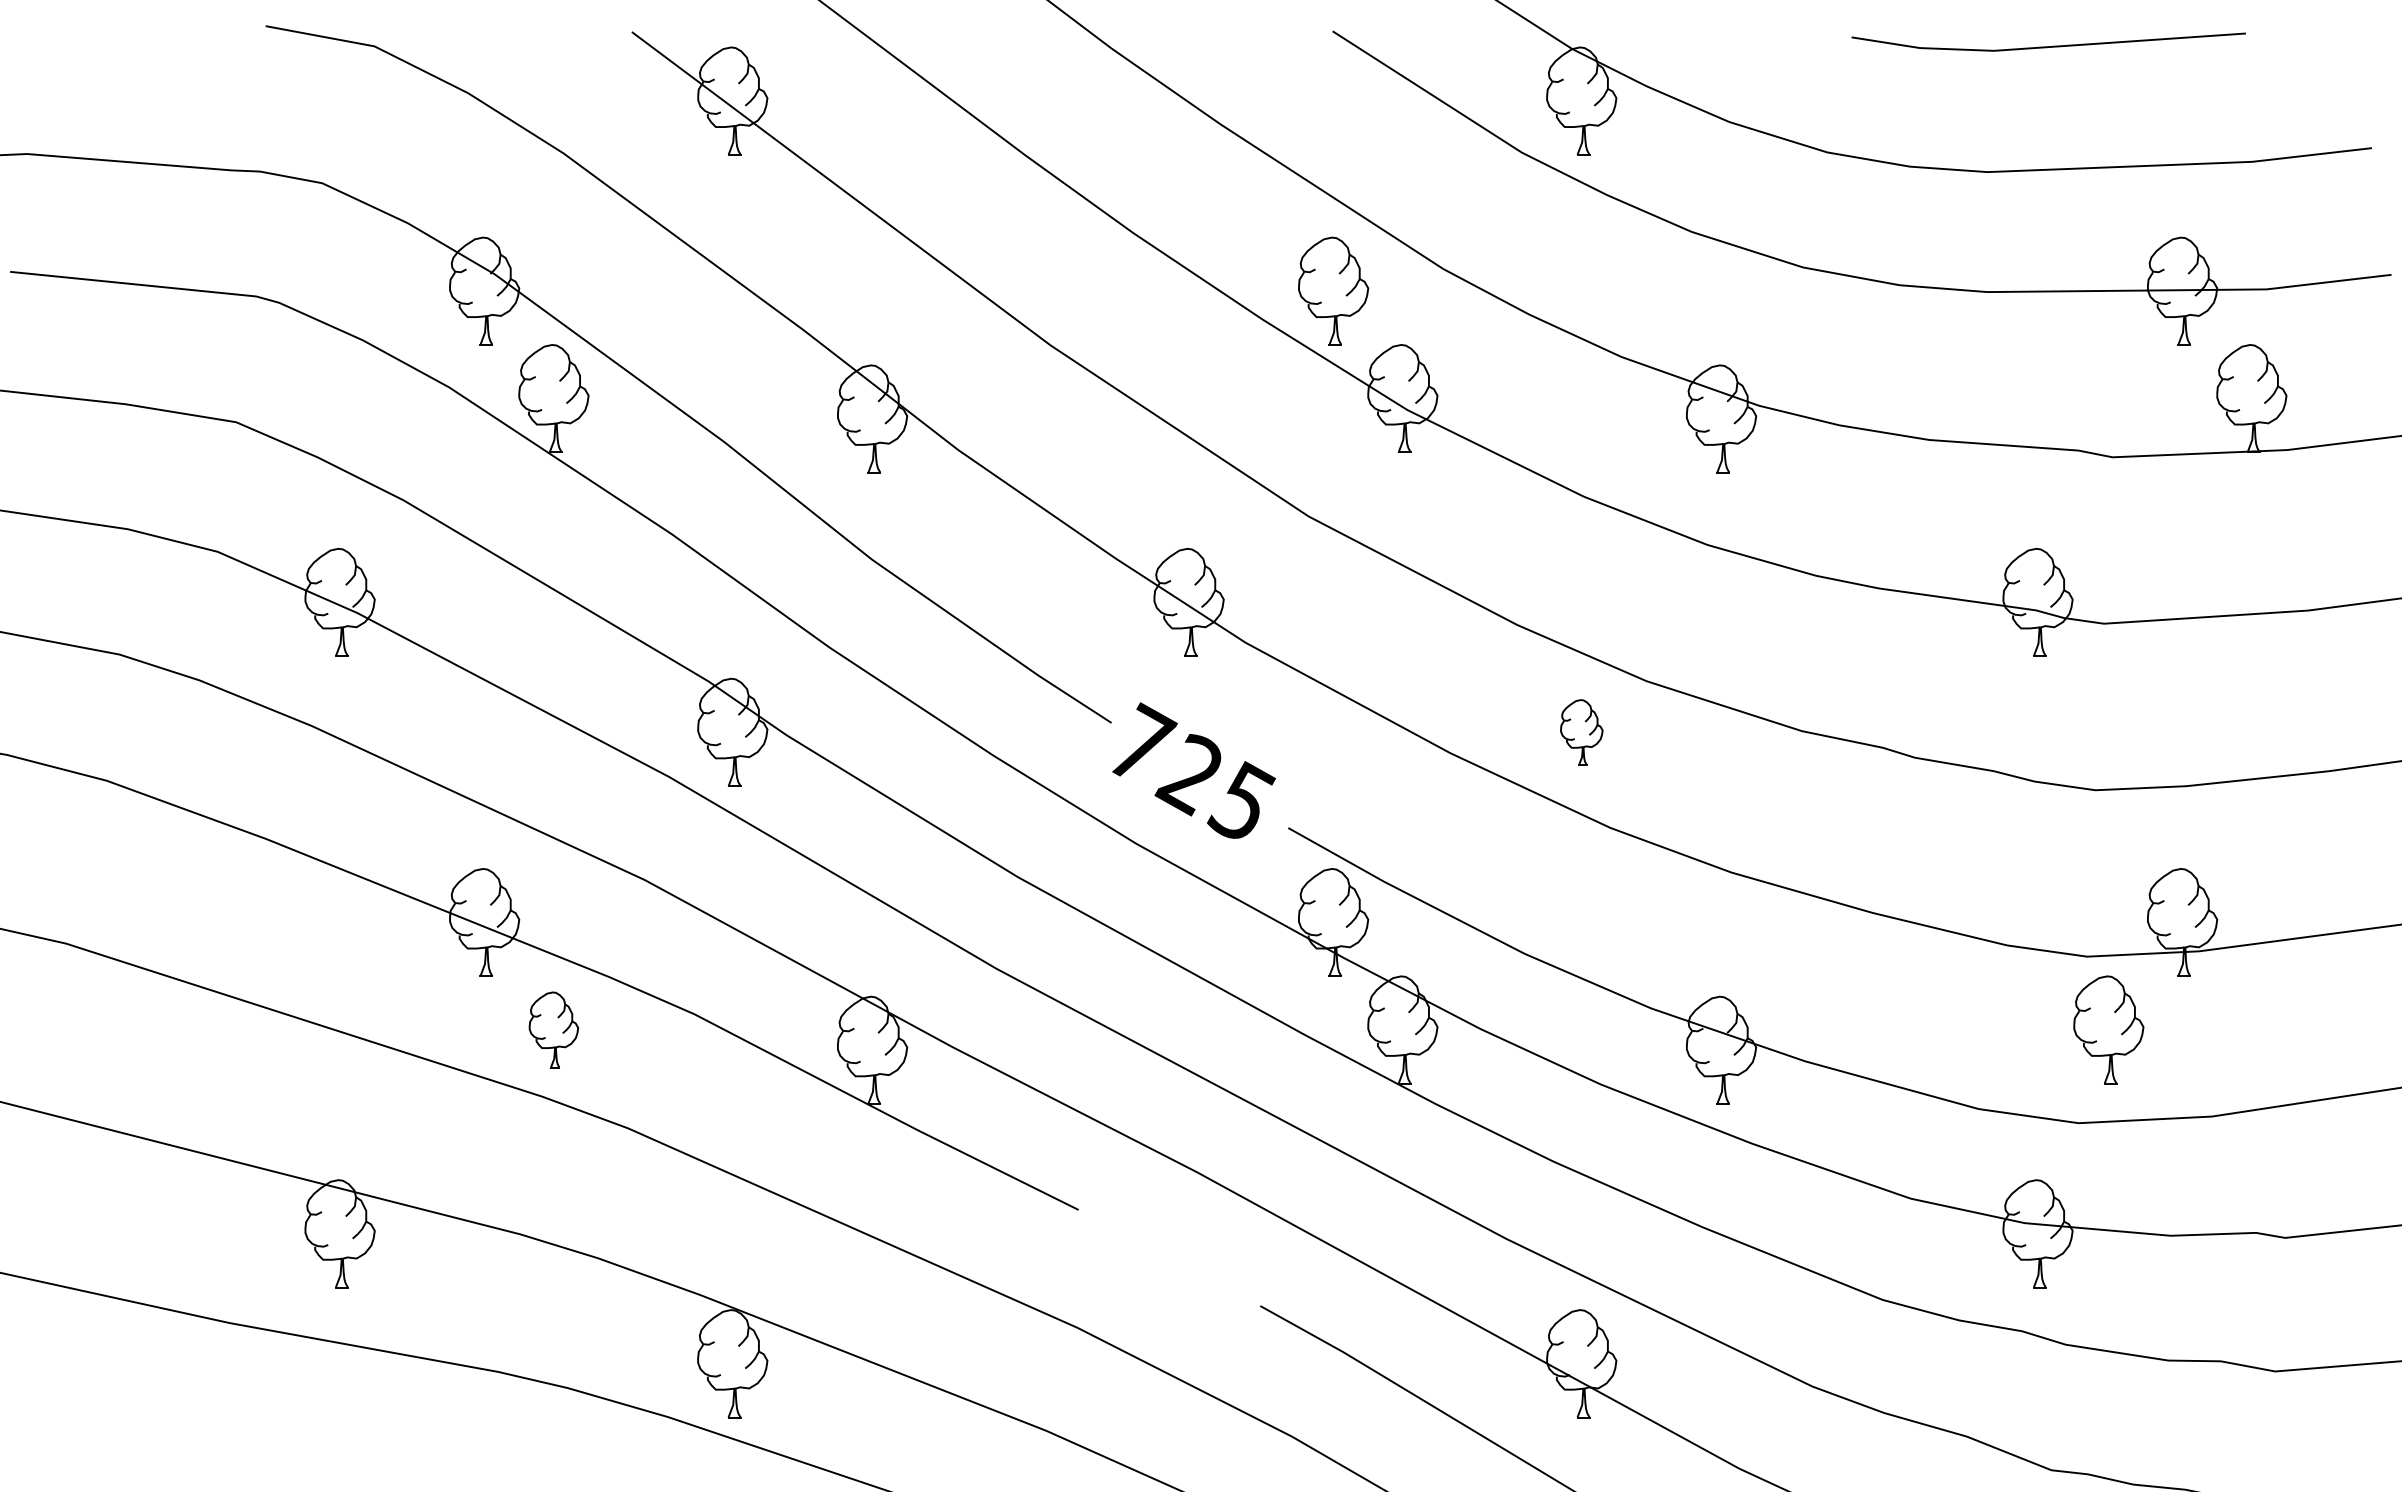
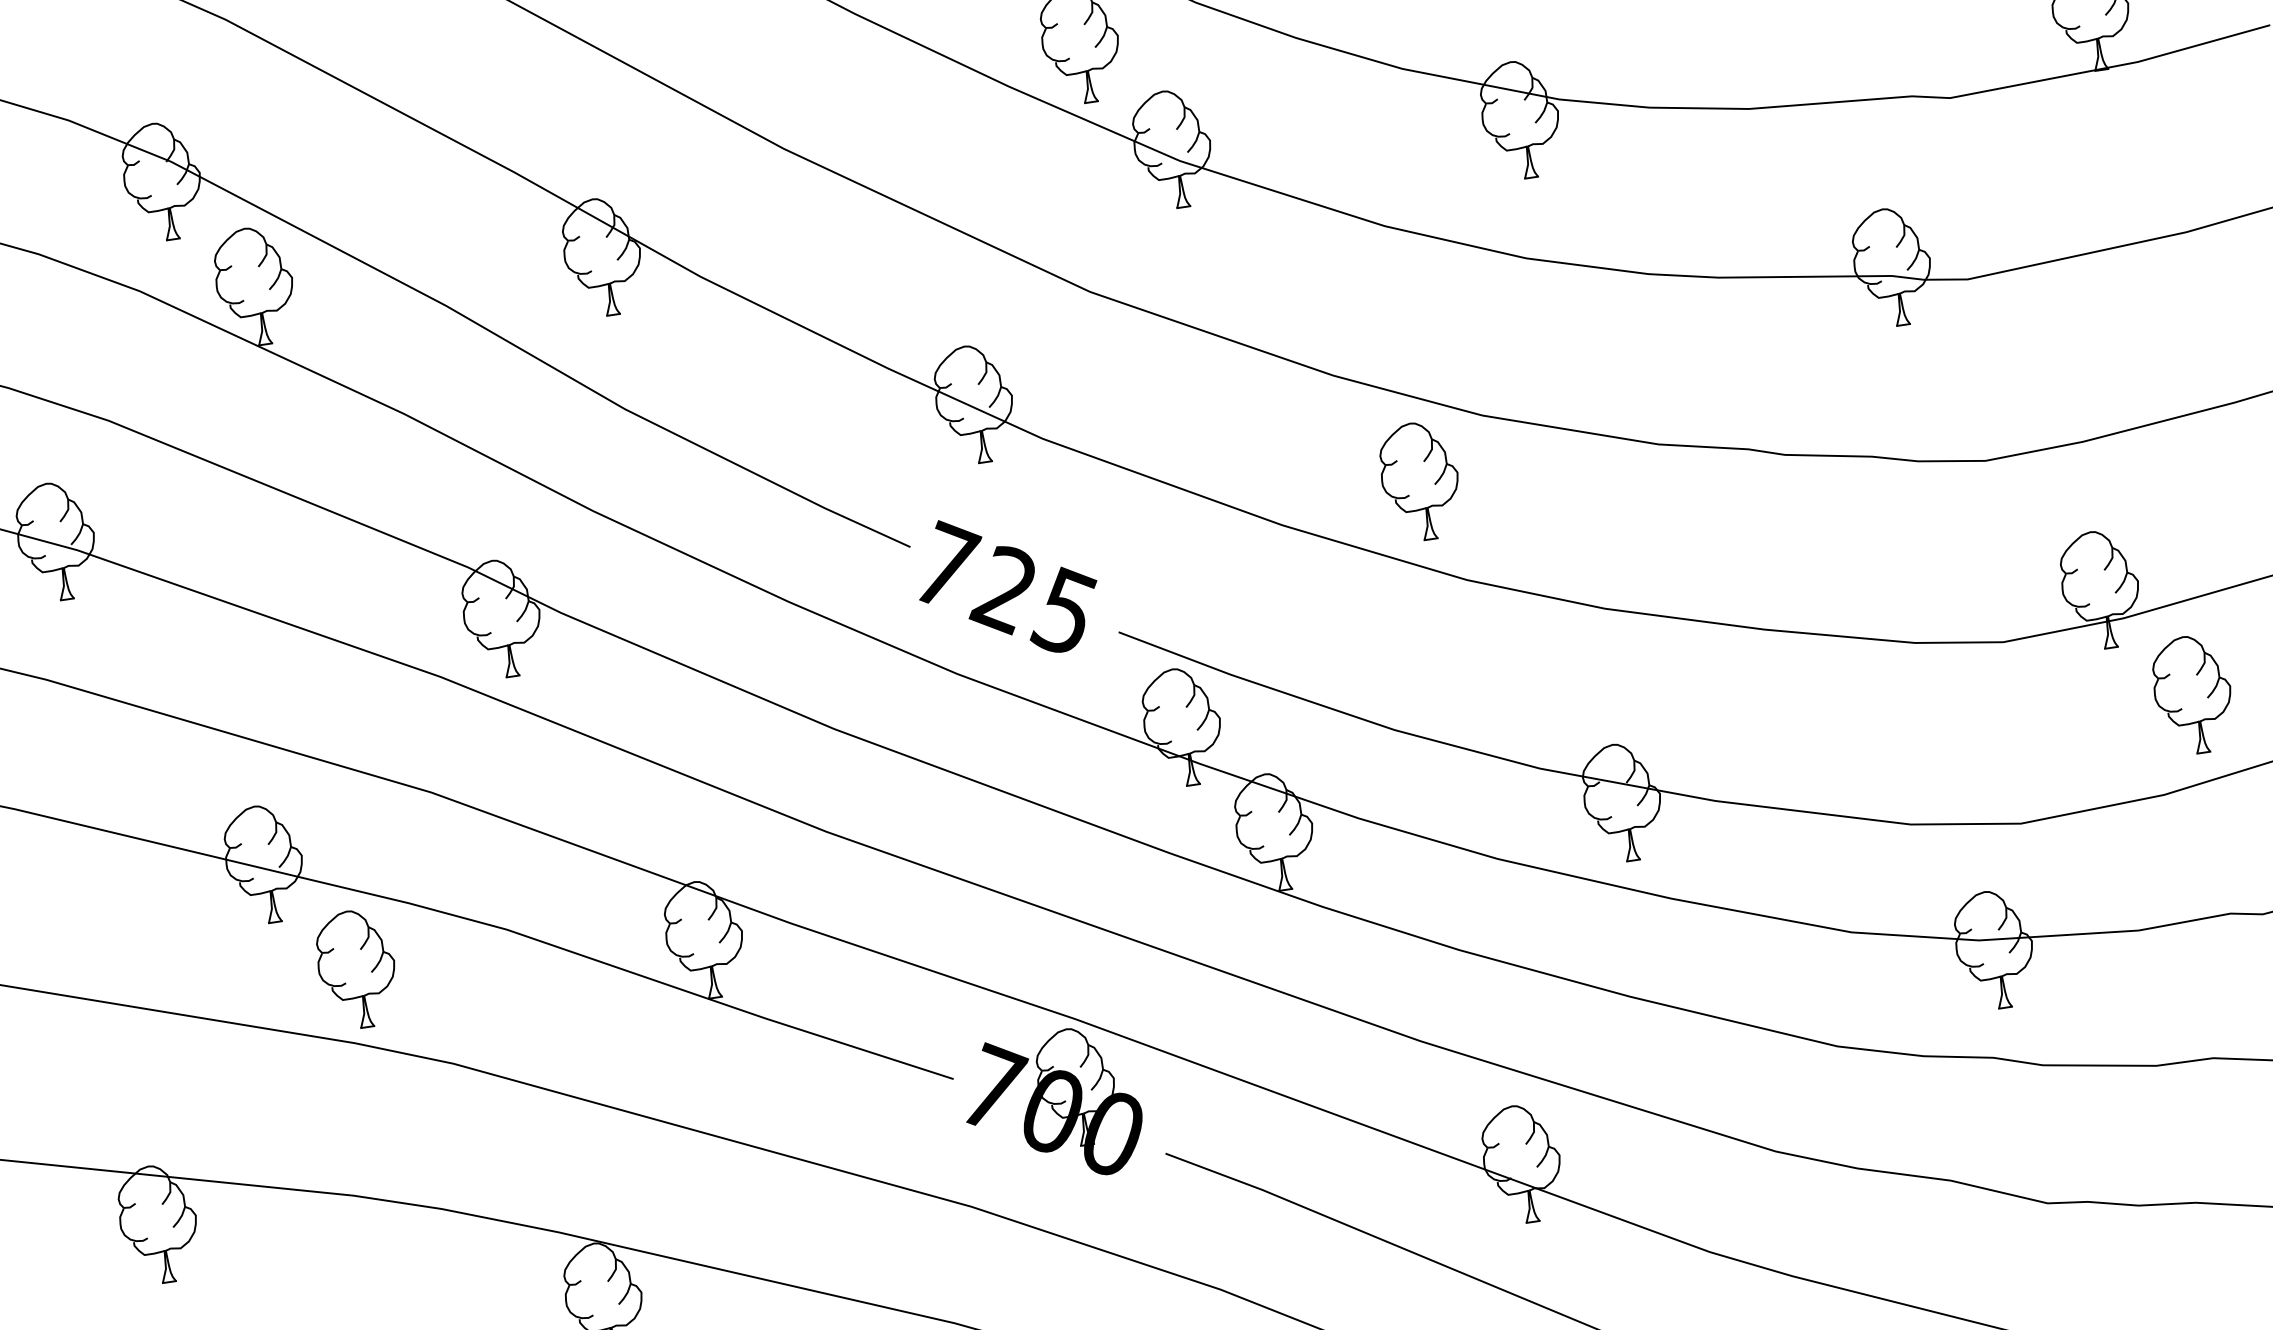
part: (1581, 731) -> (1420, 480), size x1.67
part: (553, 1029) -> (356, 968), size x1.43
part: (2108, 1029) -> (2192, 694), moved
part: (1164, 1248) -> (1052, 1106), added

